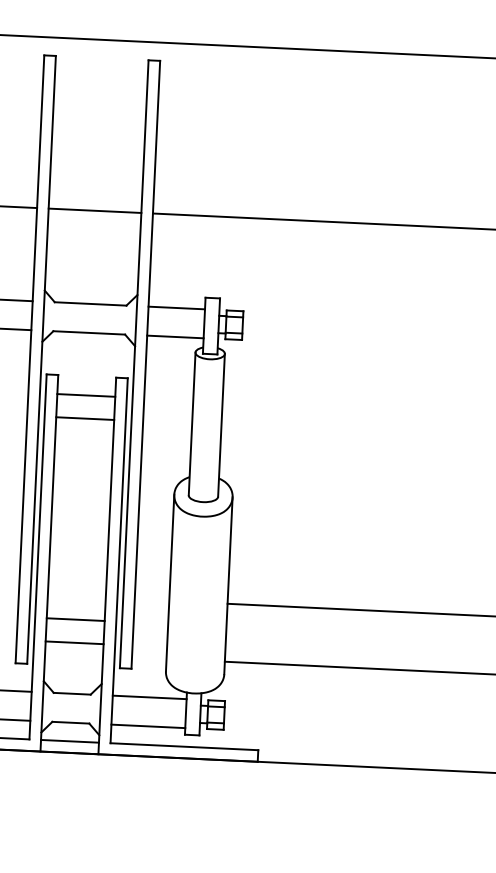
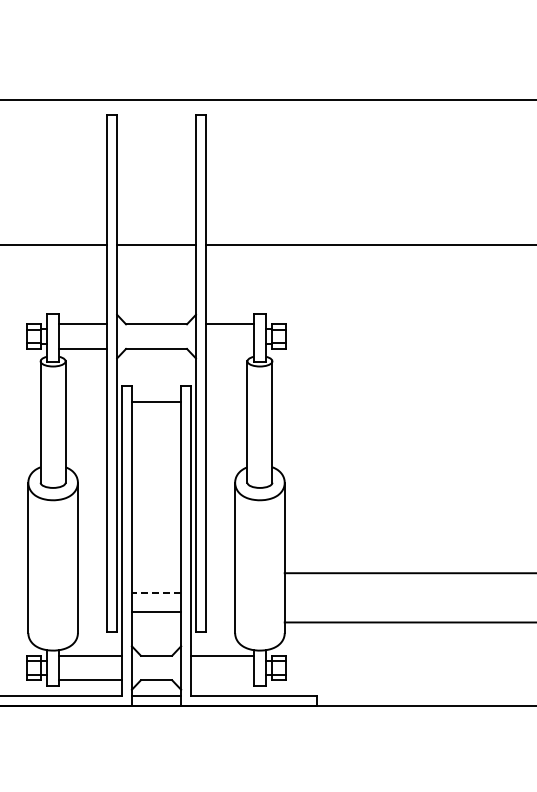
line: (175, 336) -> (229, 348), removed
line: (85, 418) -> (156, 421), removed
line: (75, 619) -> (156, 592), solid -> dashed
line: (148, 726) -> (222, 680), removed

